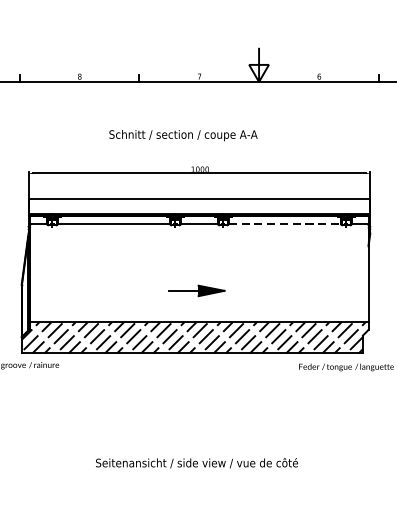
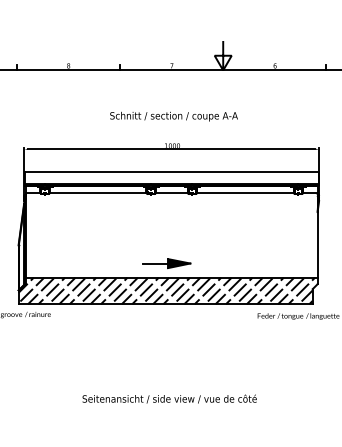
text: (182, 135) -> (173, 116), moved
line: (284, 223) -> (245, 192), dashed -> solid
part: (196, 290) -> (166, 263), moved

